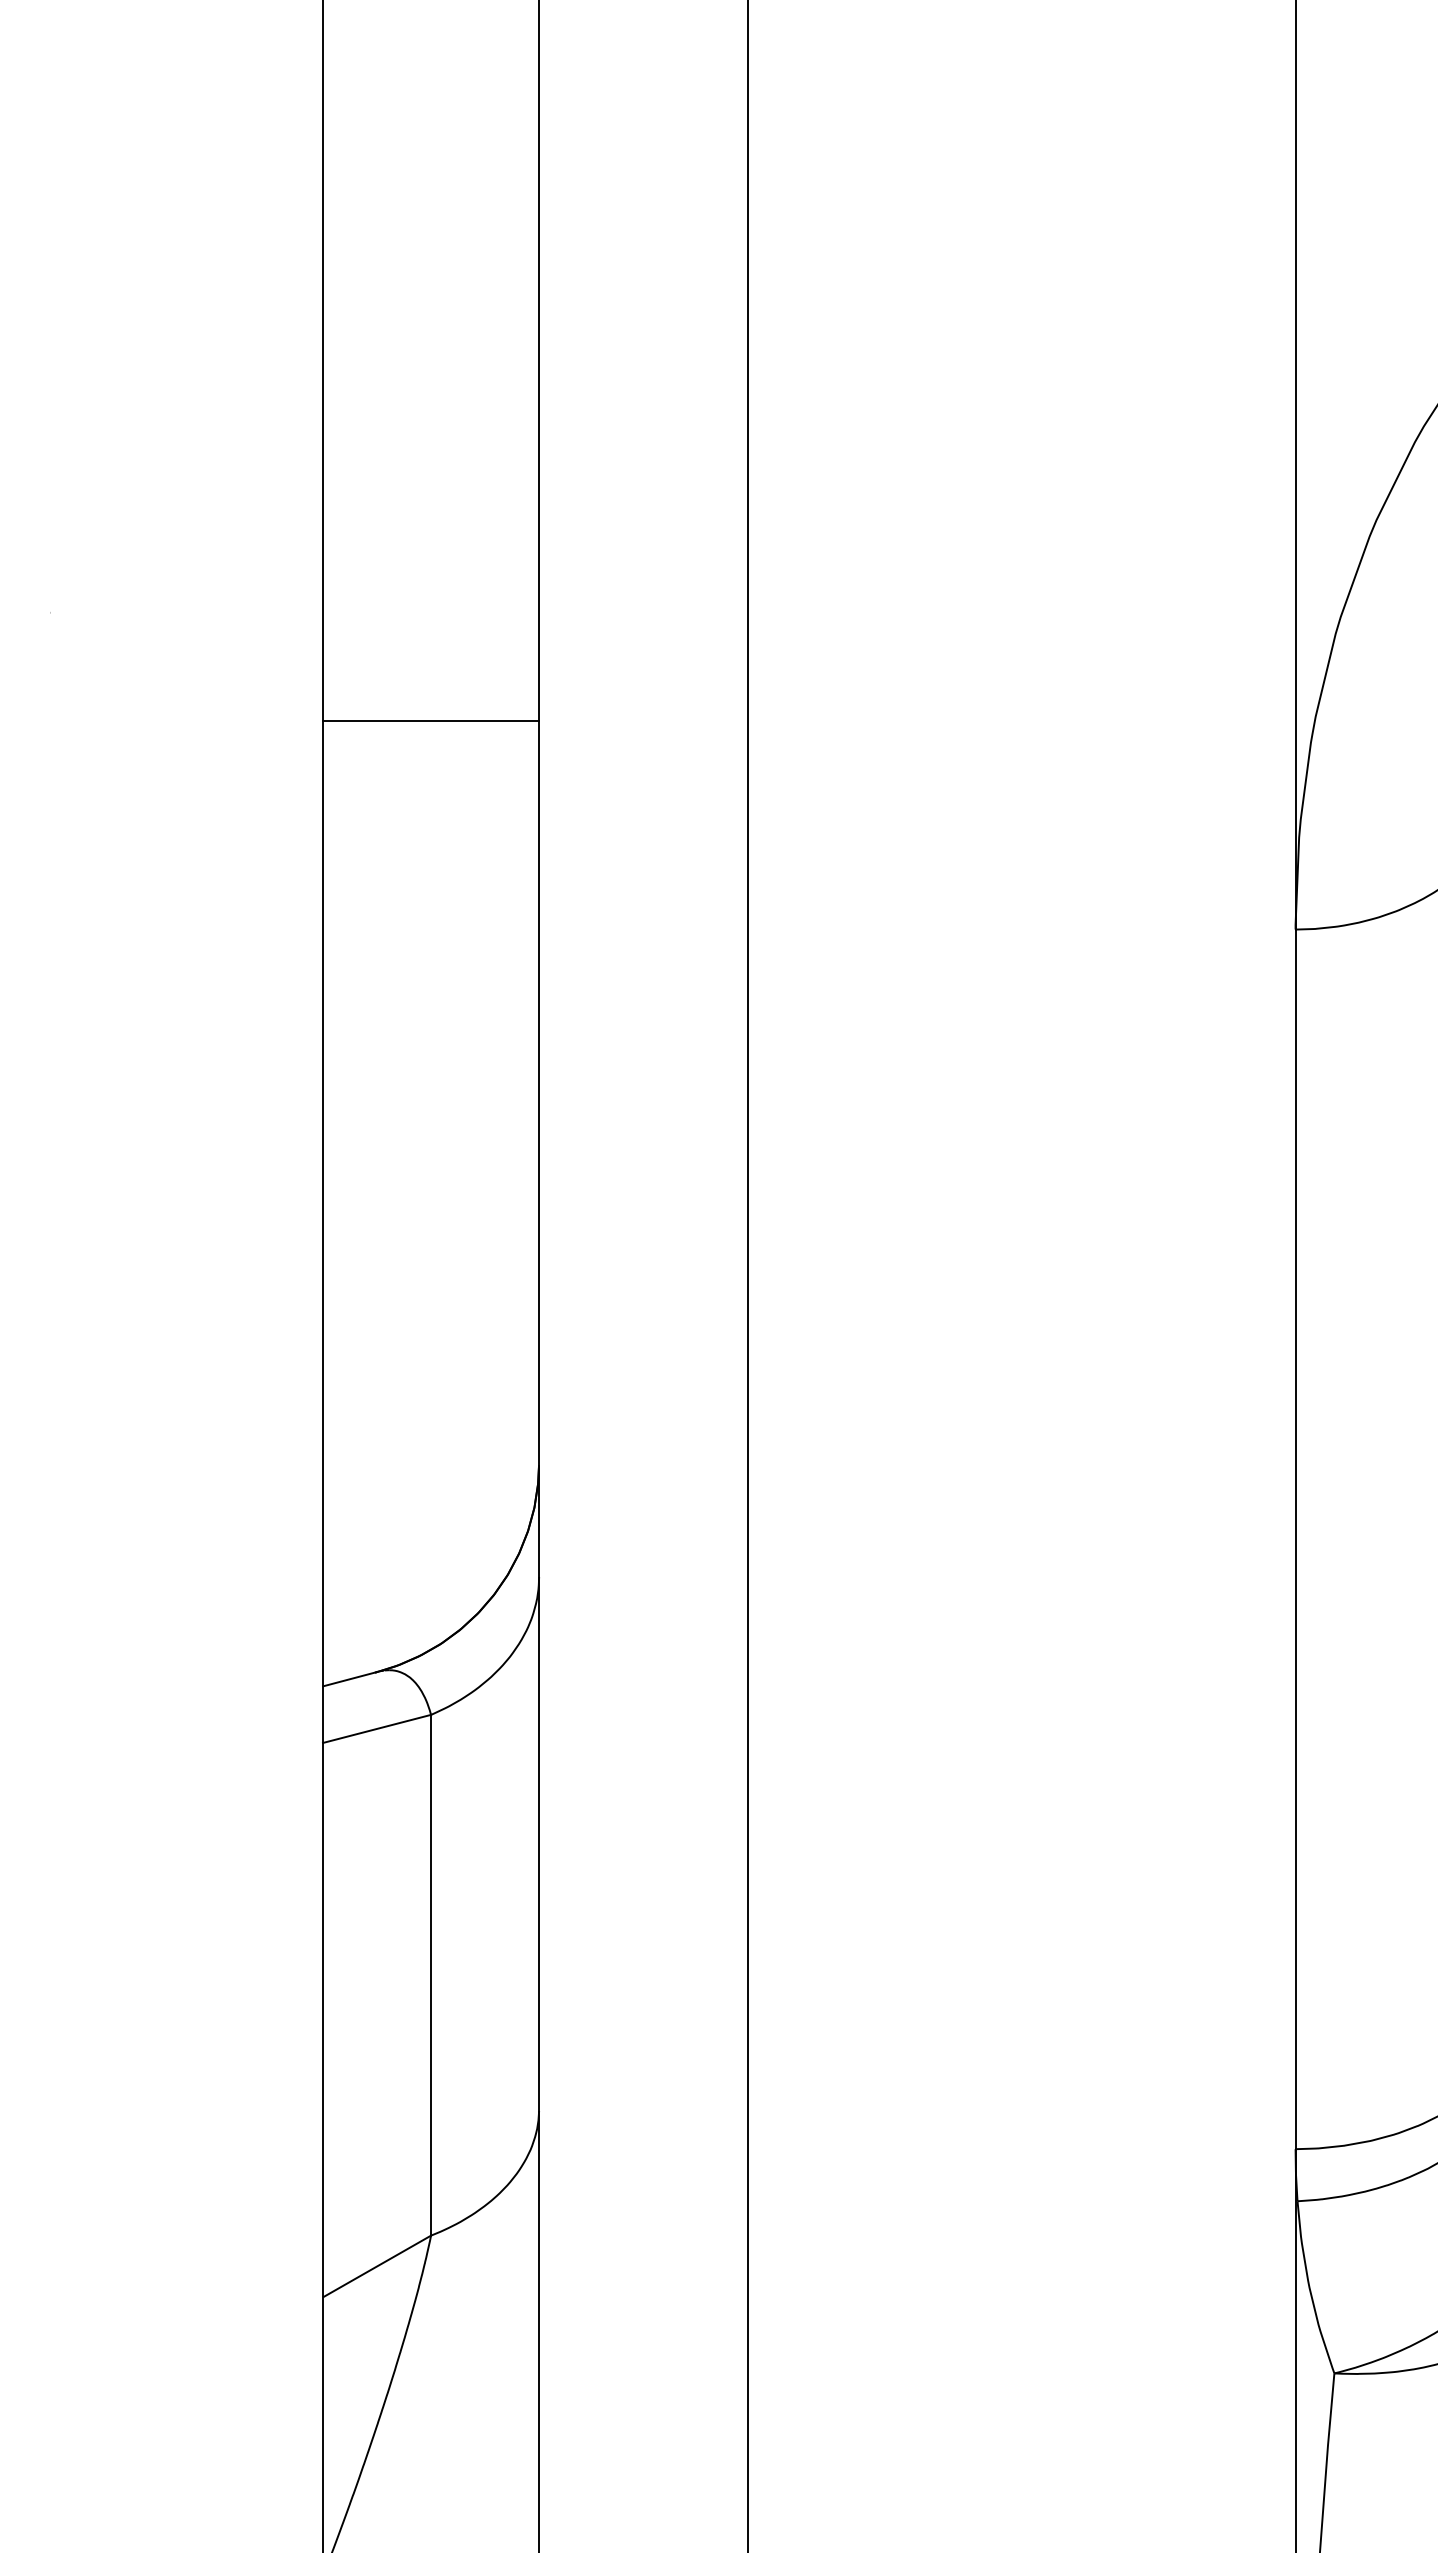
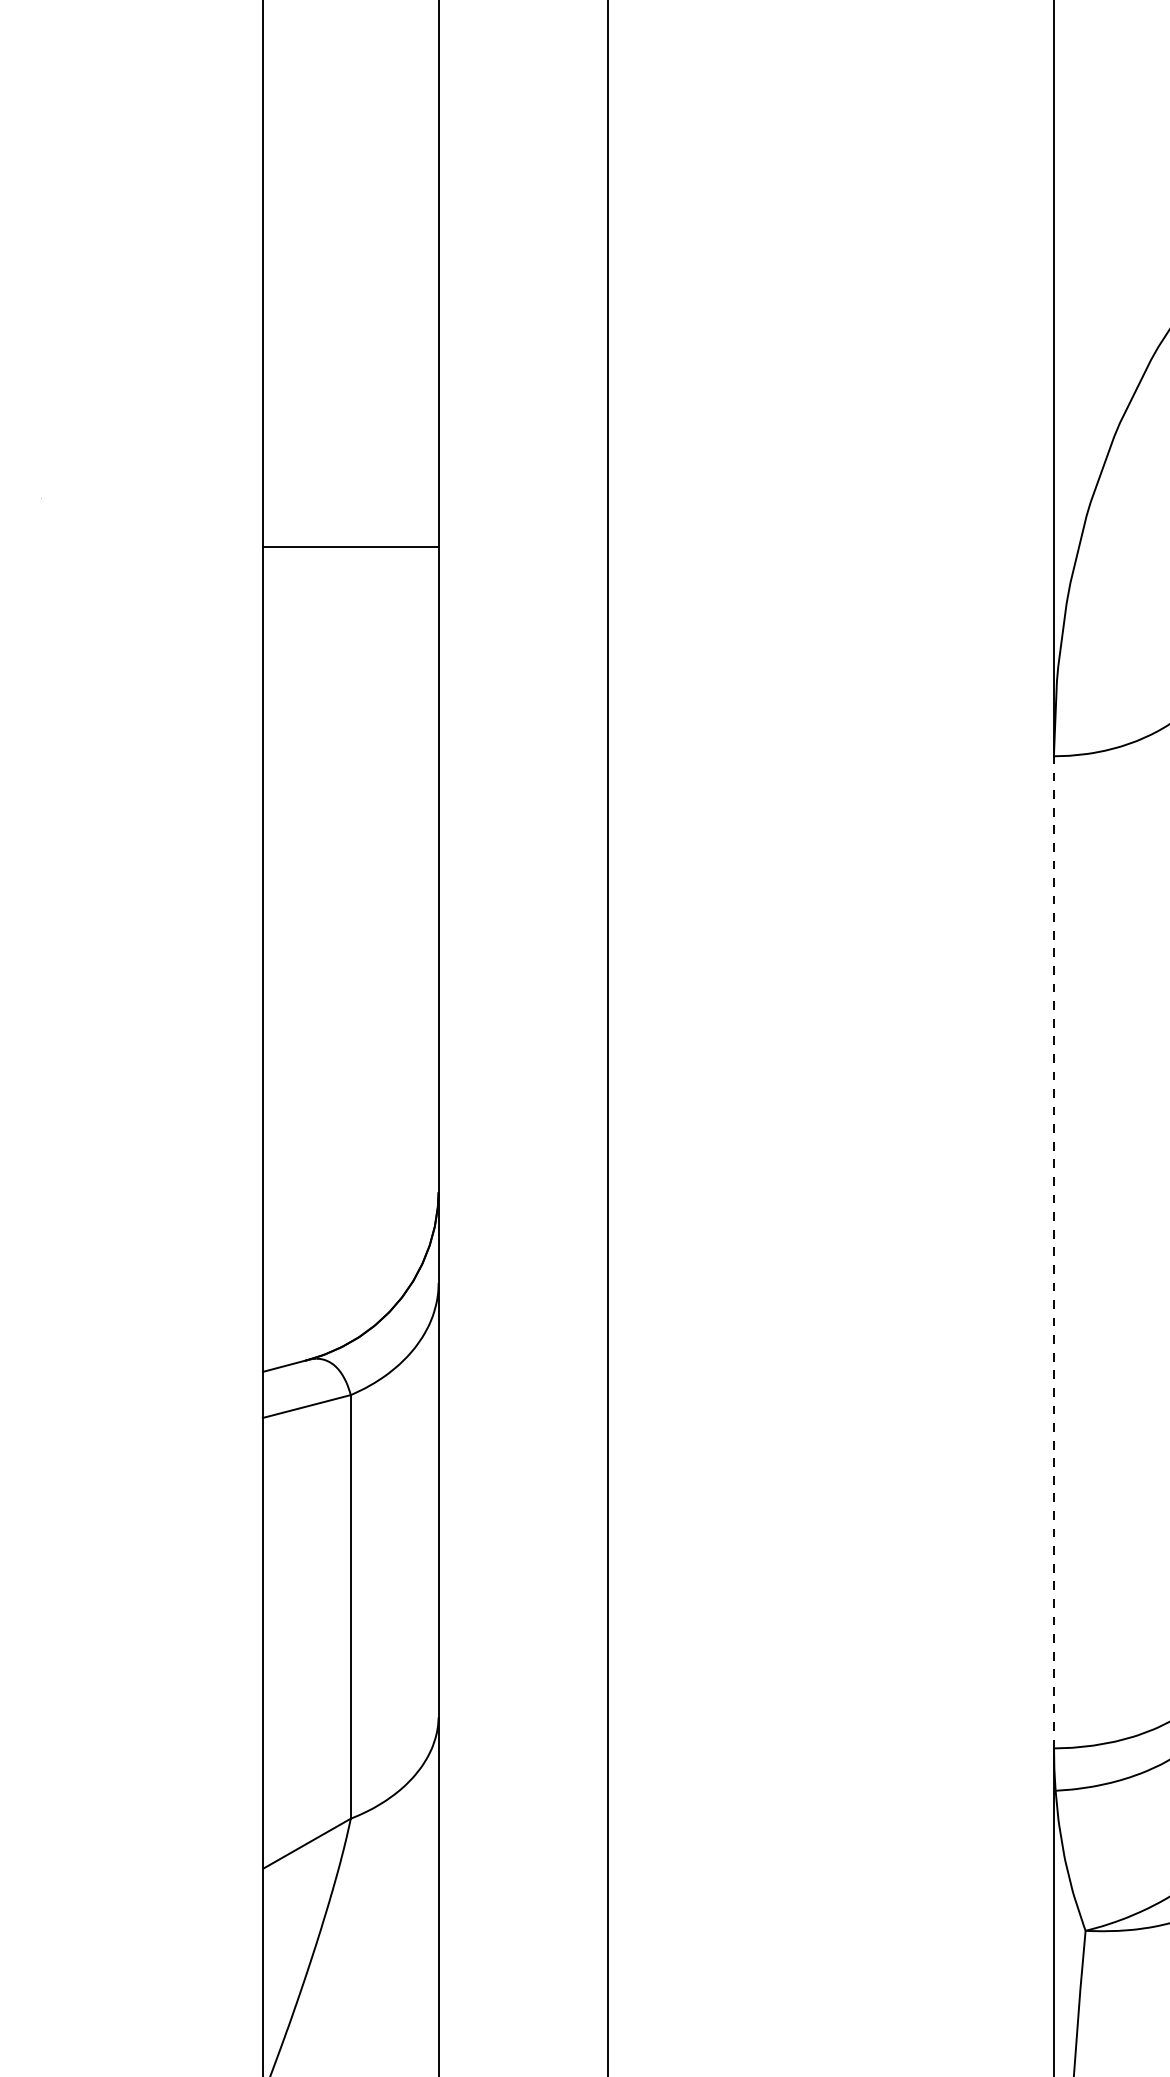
line: (430, 720) -> (350, 547), moved
line: (1296, 1538) -> (1054, 1251), solid -> dashed

